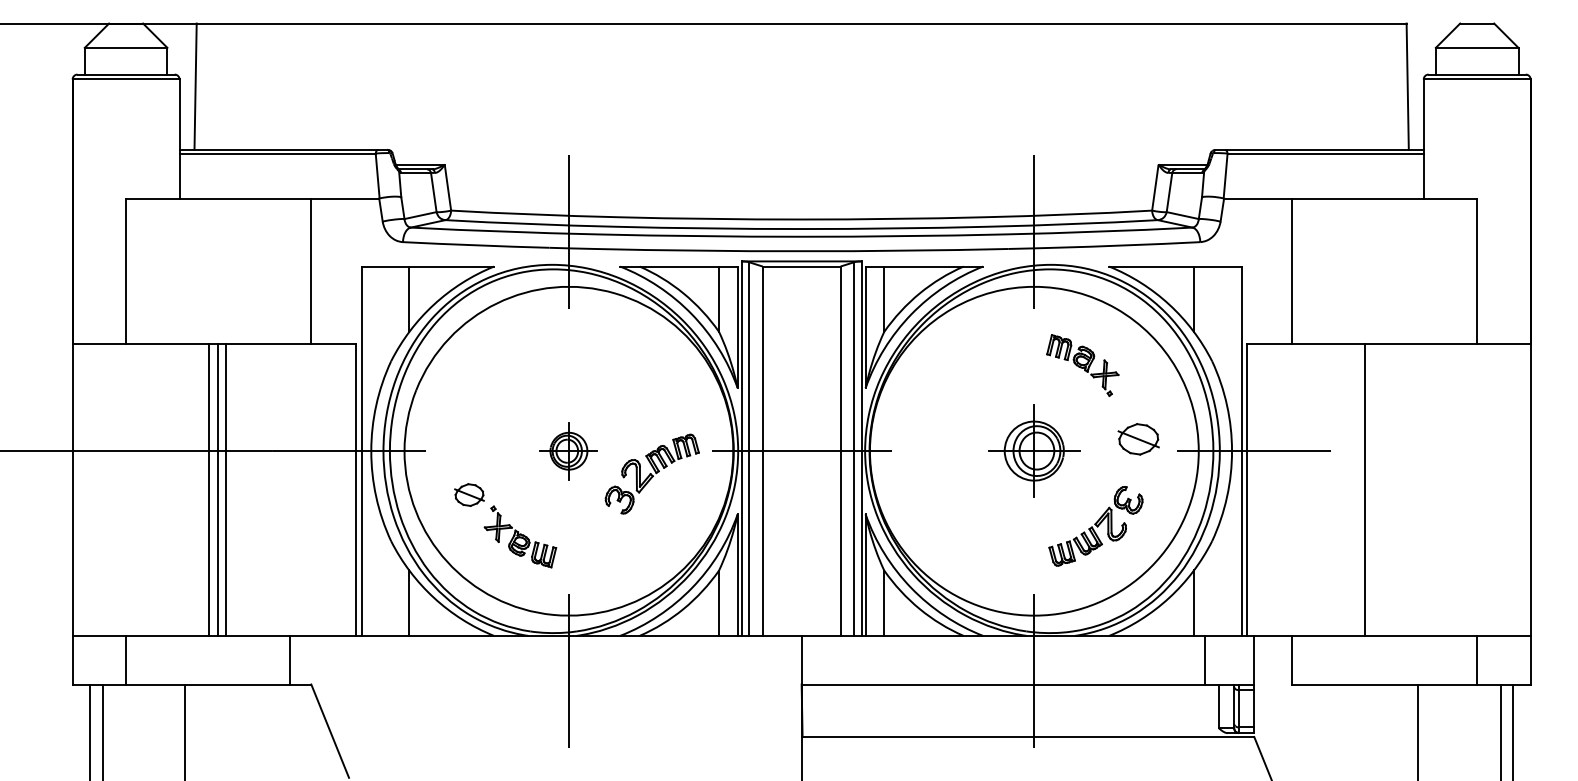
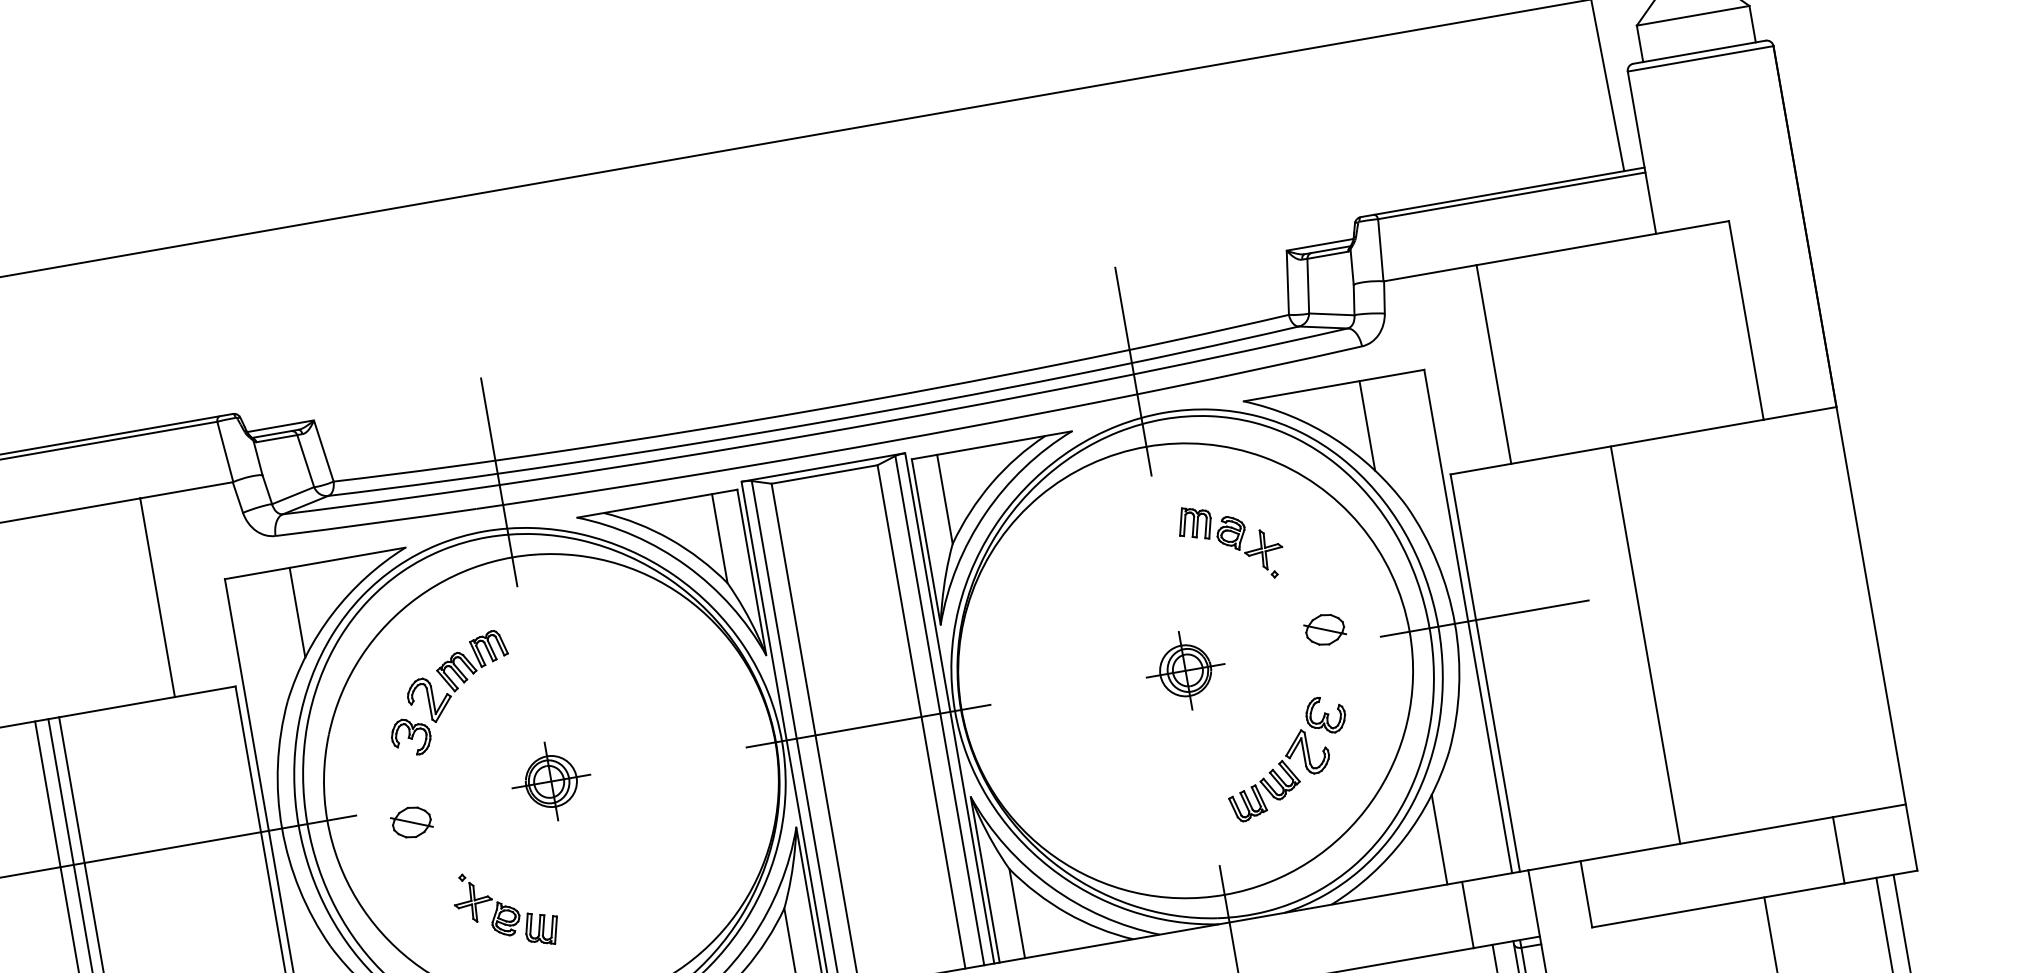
part: (1138, 439) -> (1324, 630), size x0.71
part: (1034, 451) -> (1185, 671), size x0.62
part: (651, 473) -> (448, 693), moved
part: (469, 494) -> (411, 821), moved

